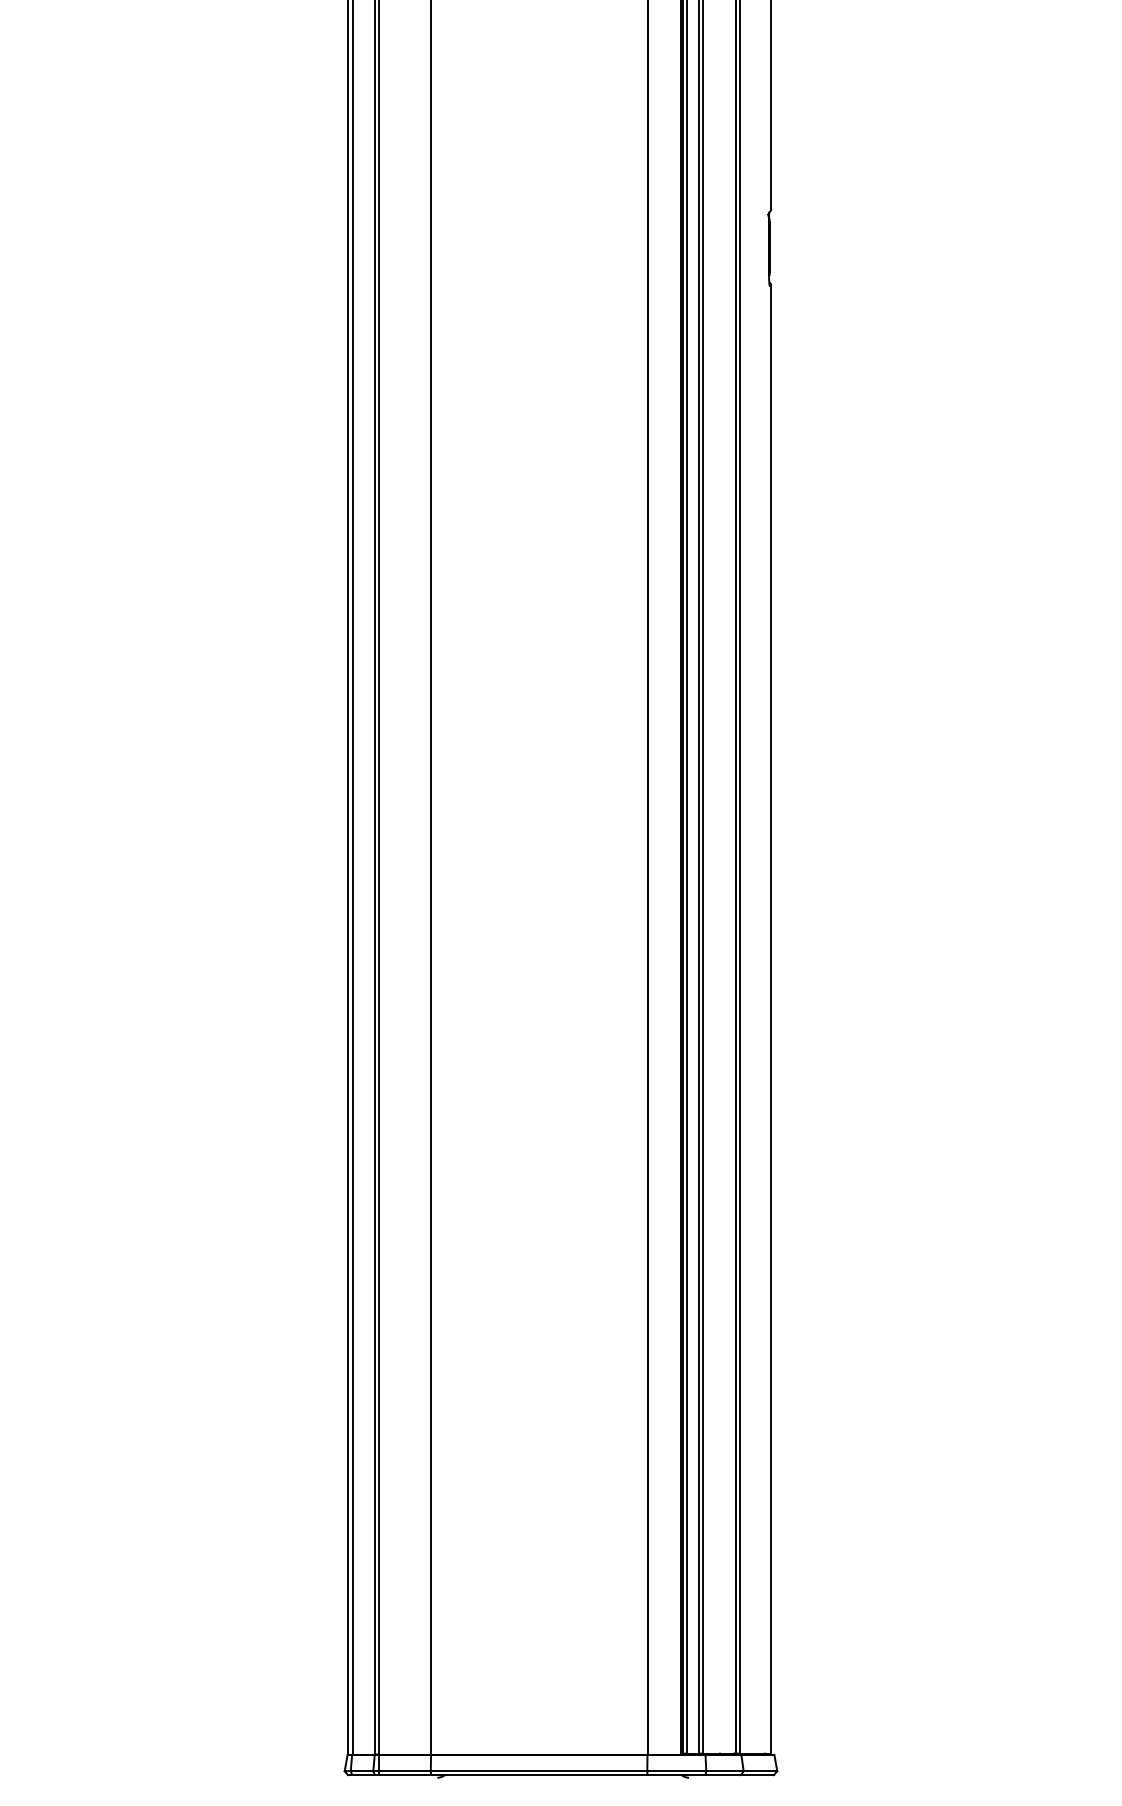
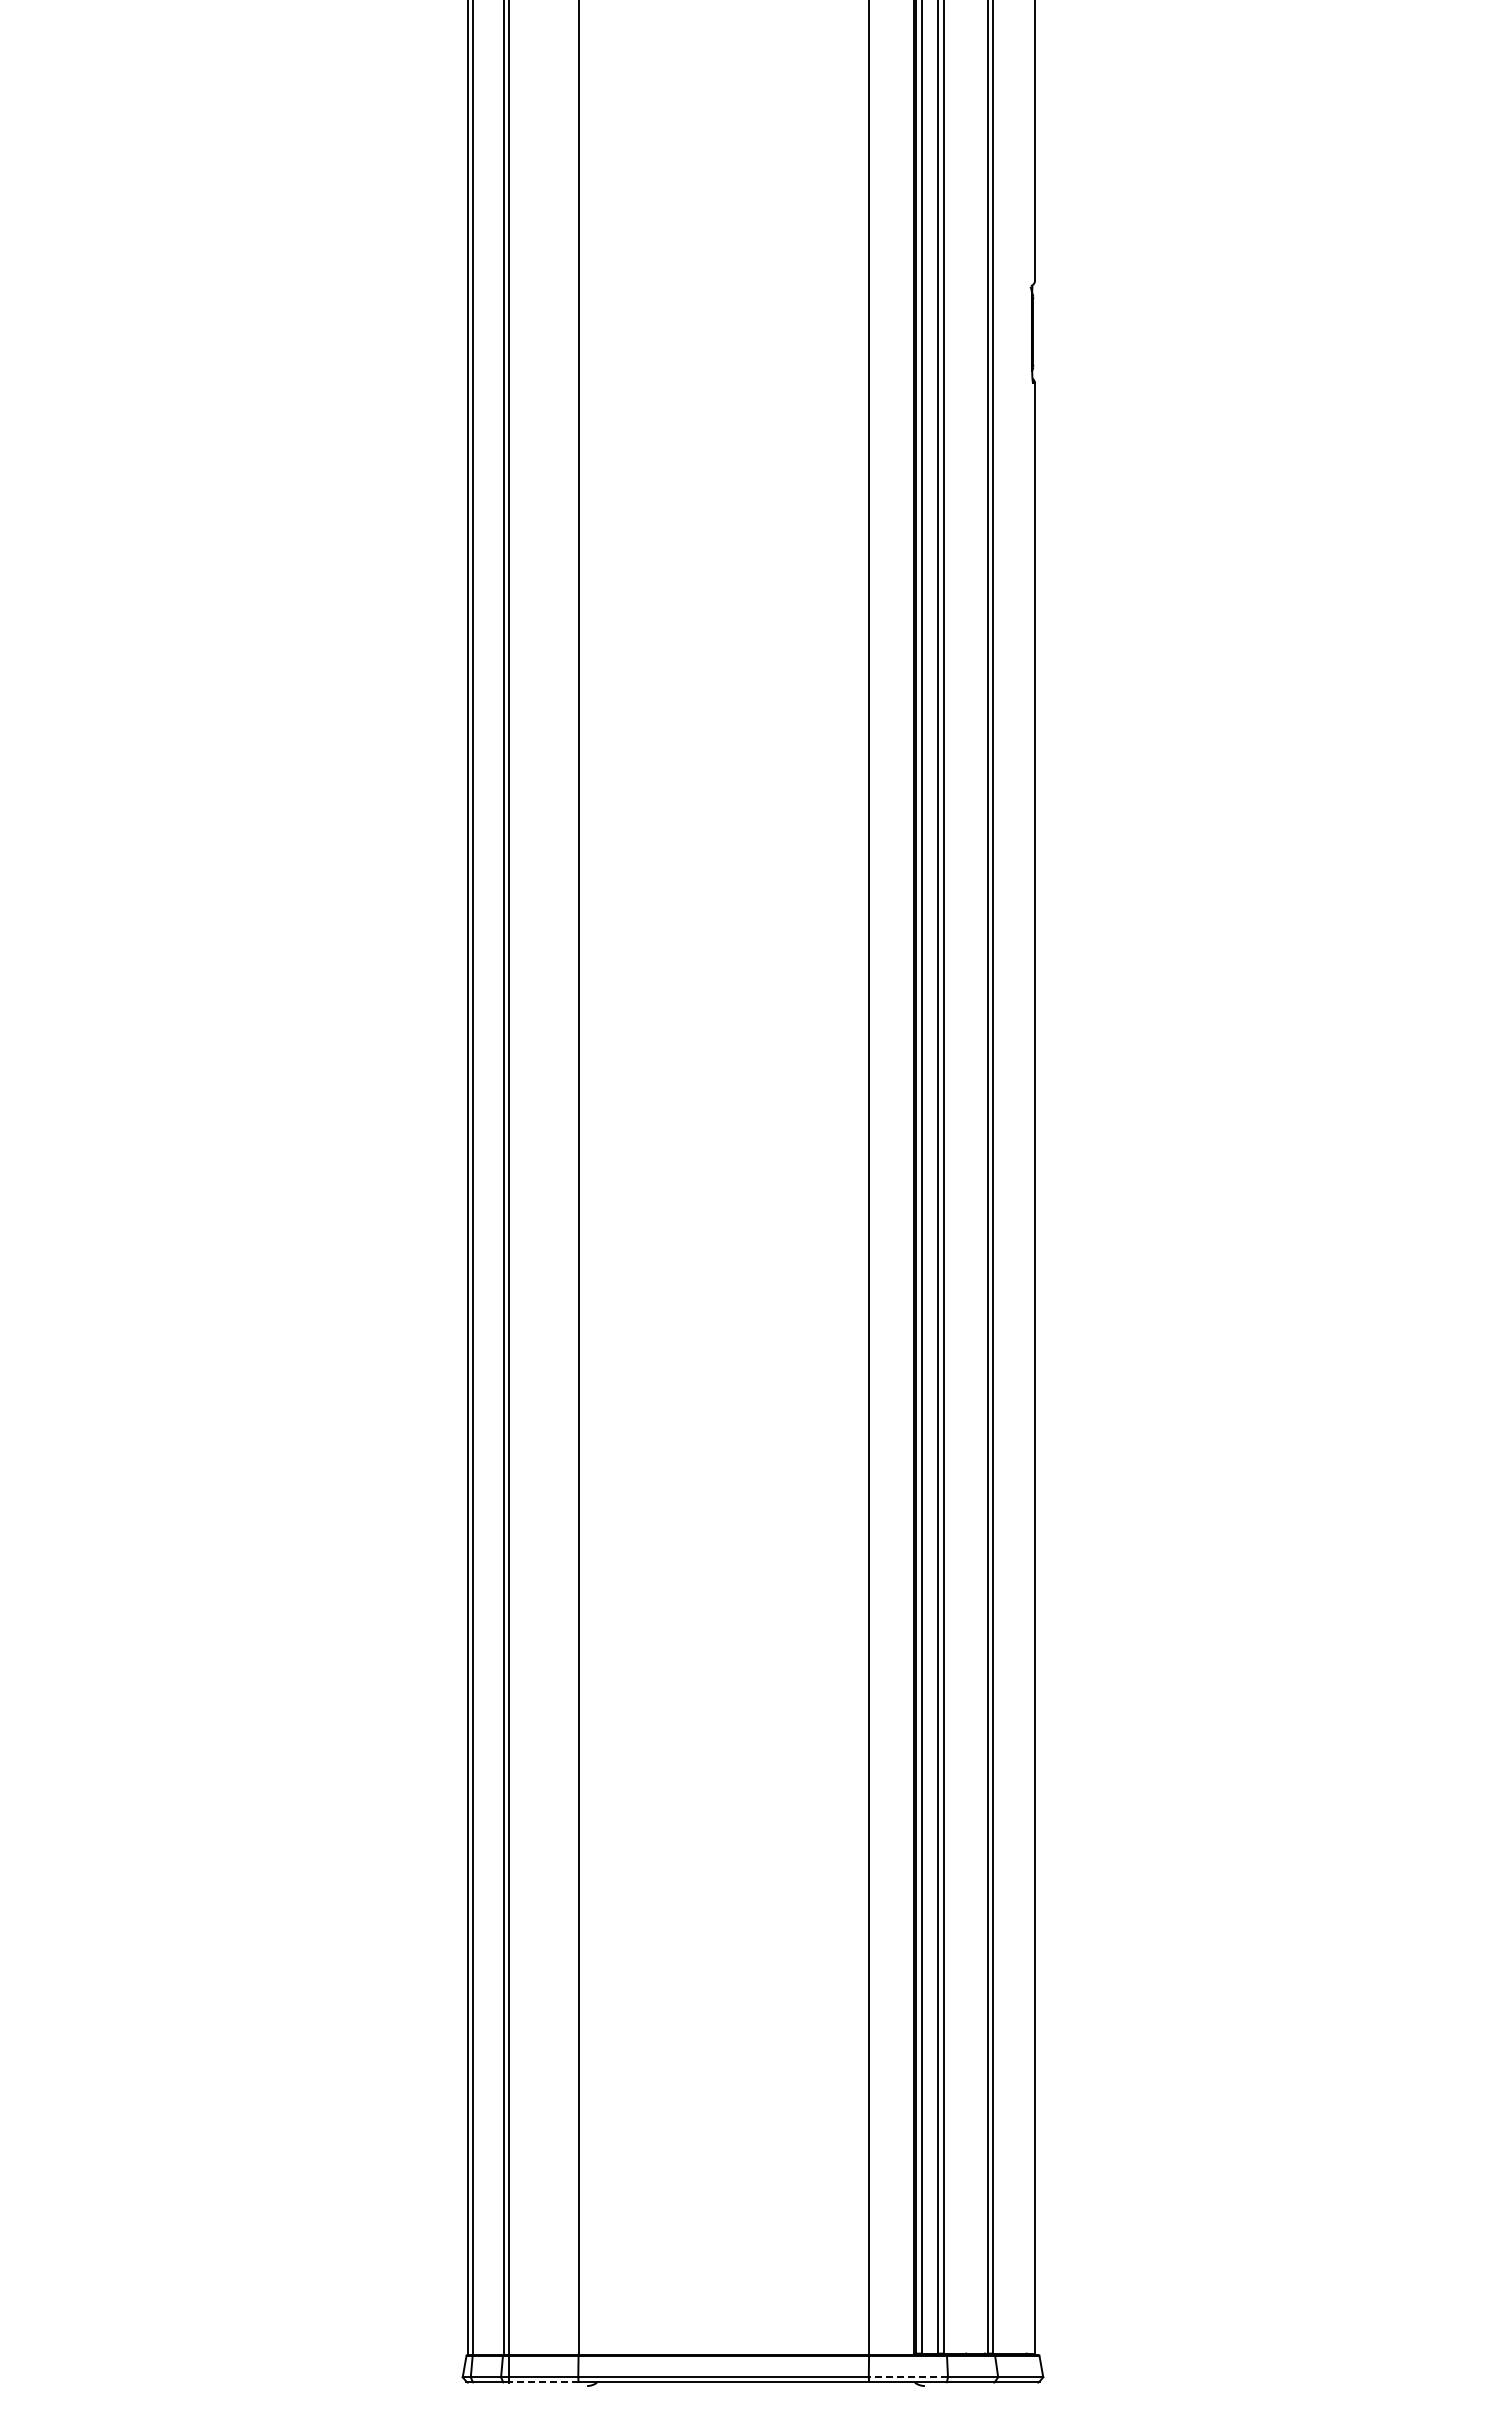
line: (676, 1771) -> (908, 2377), solid -> dashed
line: (404, 1774) -> (543, 2381), solid -> dashed

